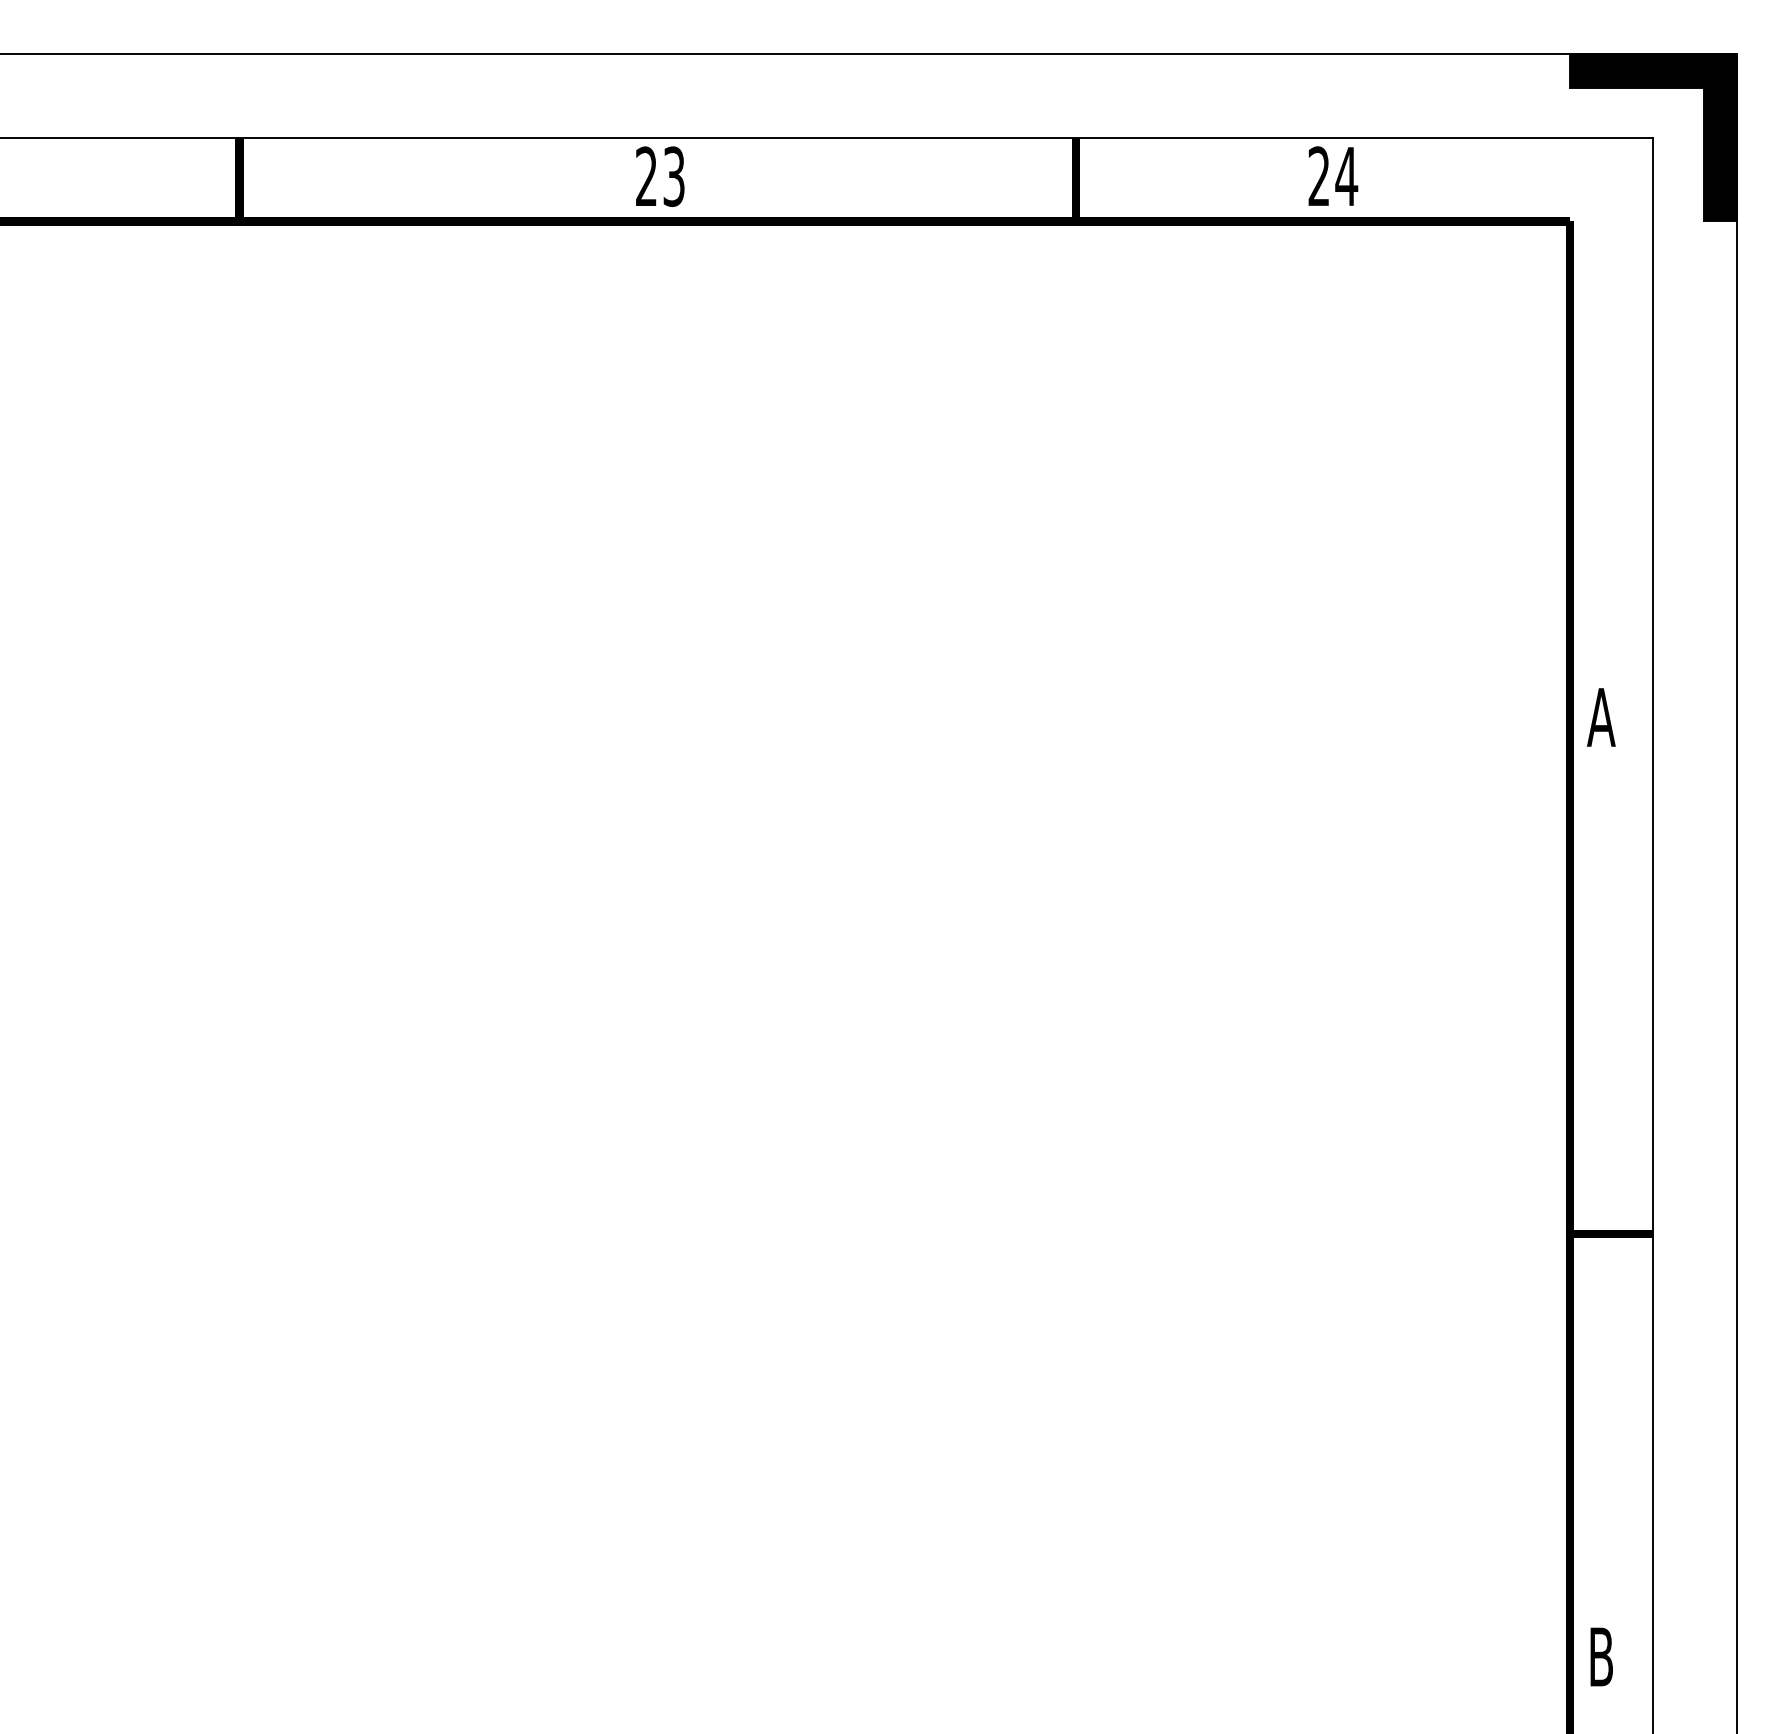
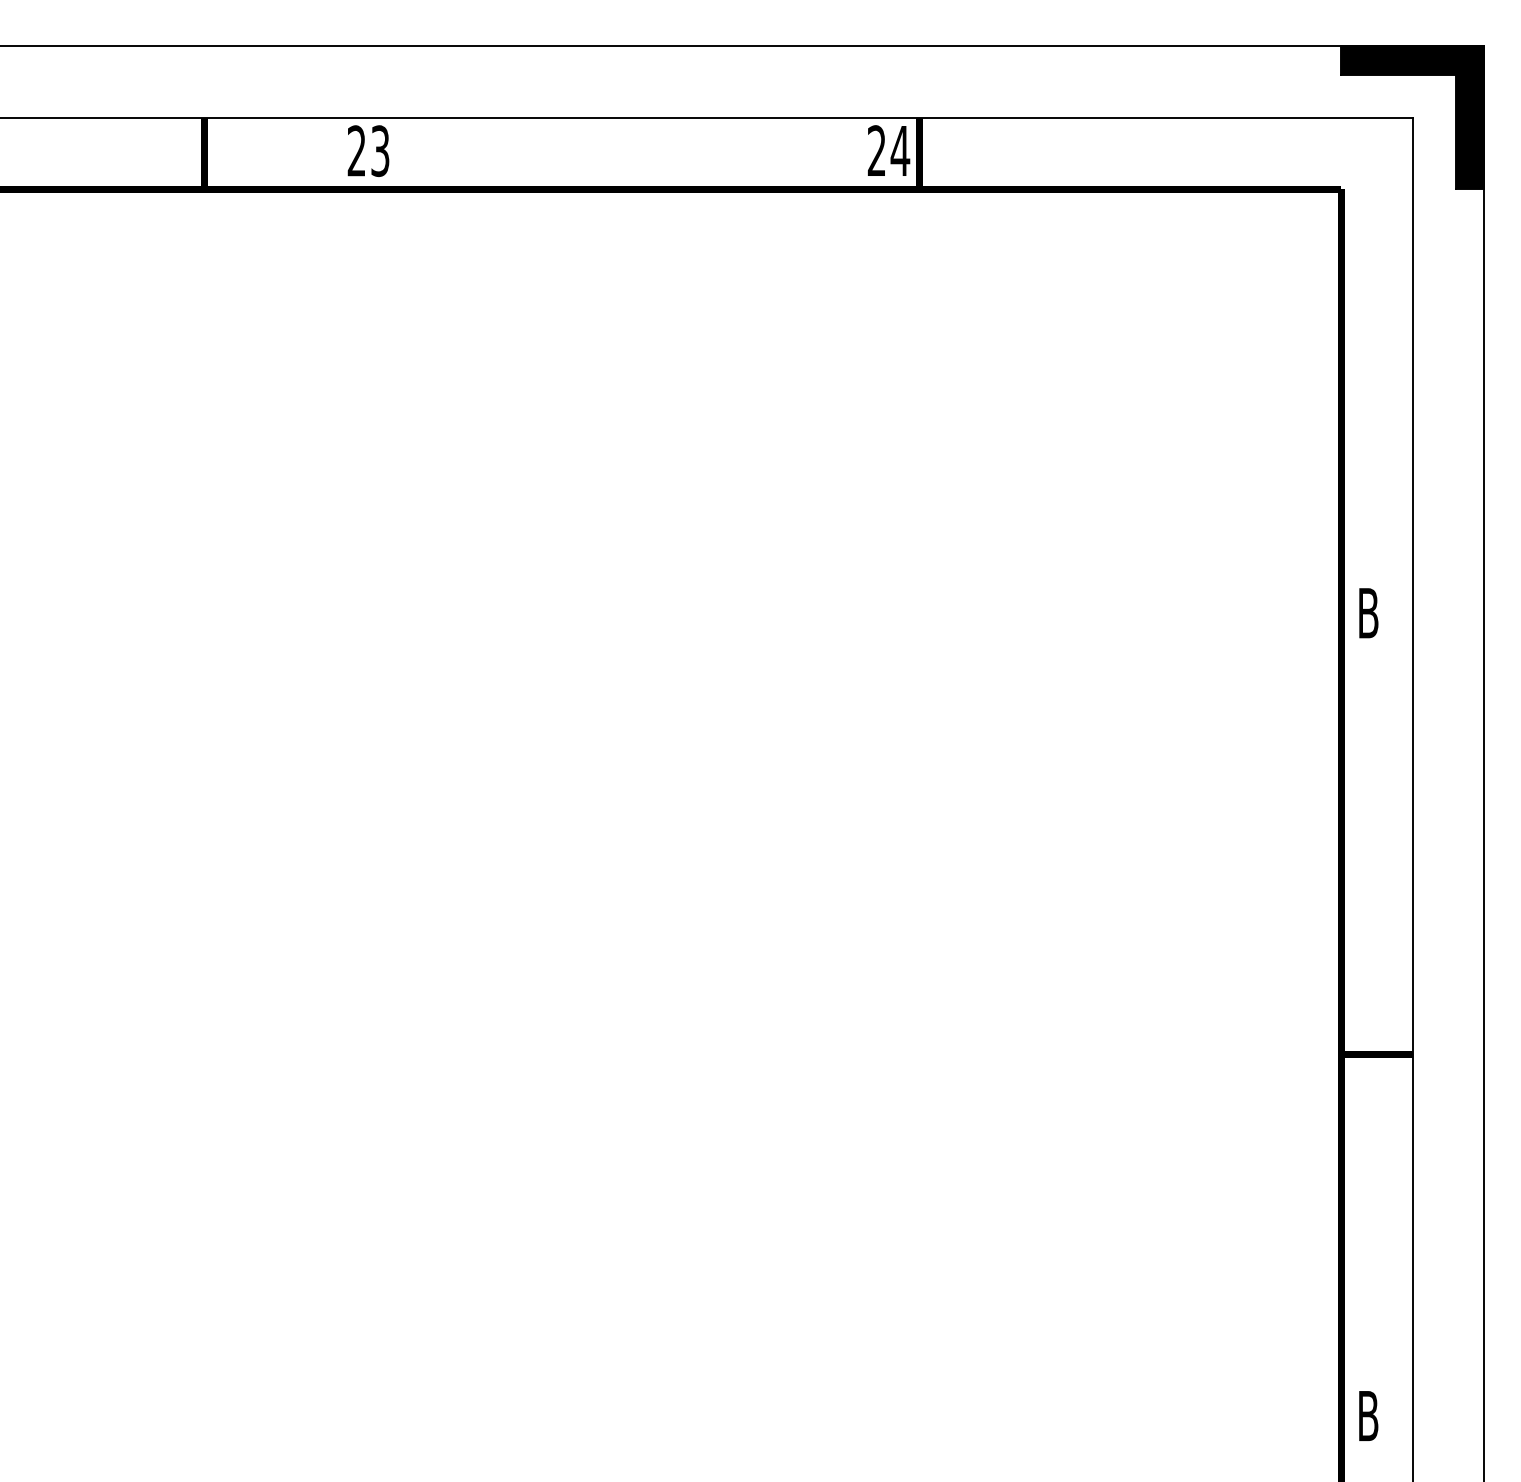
text: (1333, 175) -> (889, 150), moved
text: (660, 176) -> (368, 150), moved
text: (1601, 717) -> (1368, 613), A -> B

